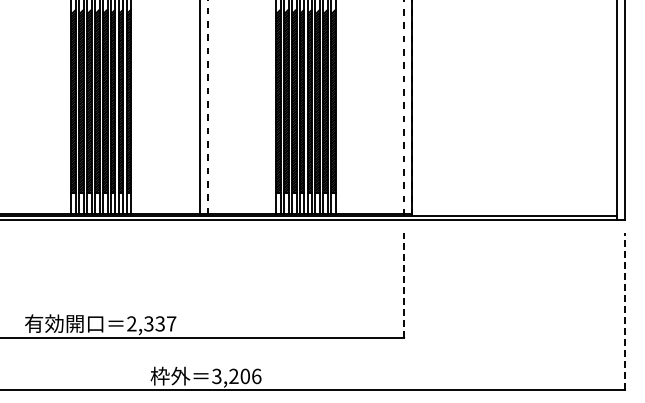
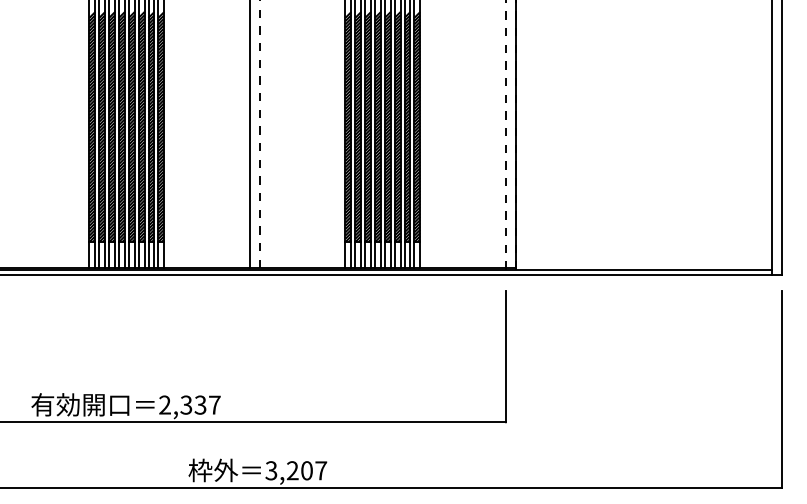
line: (404, 284) -> (506, 355), dashed -> solid
line: (624, 311) -> (781, 389), dashed -> solid
text: (256, 376) -> (320, 470), 3,206 -> 3,207

